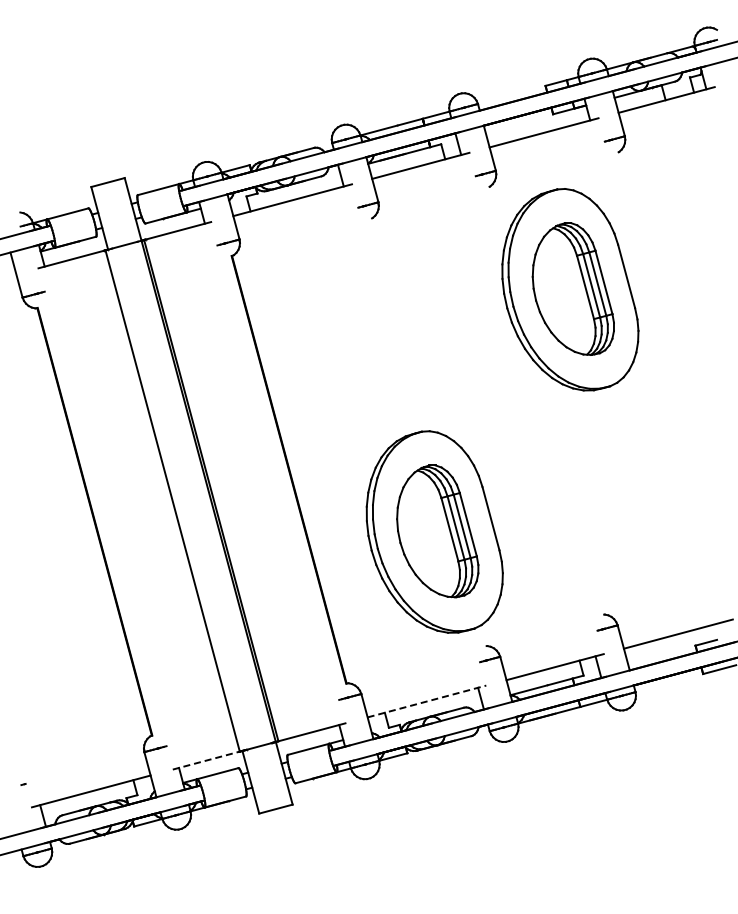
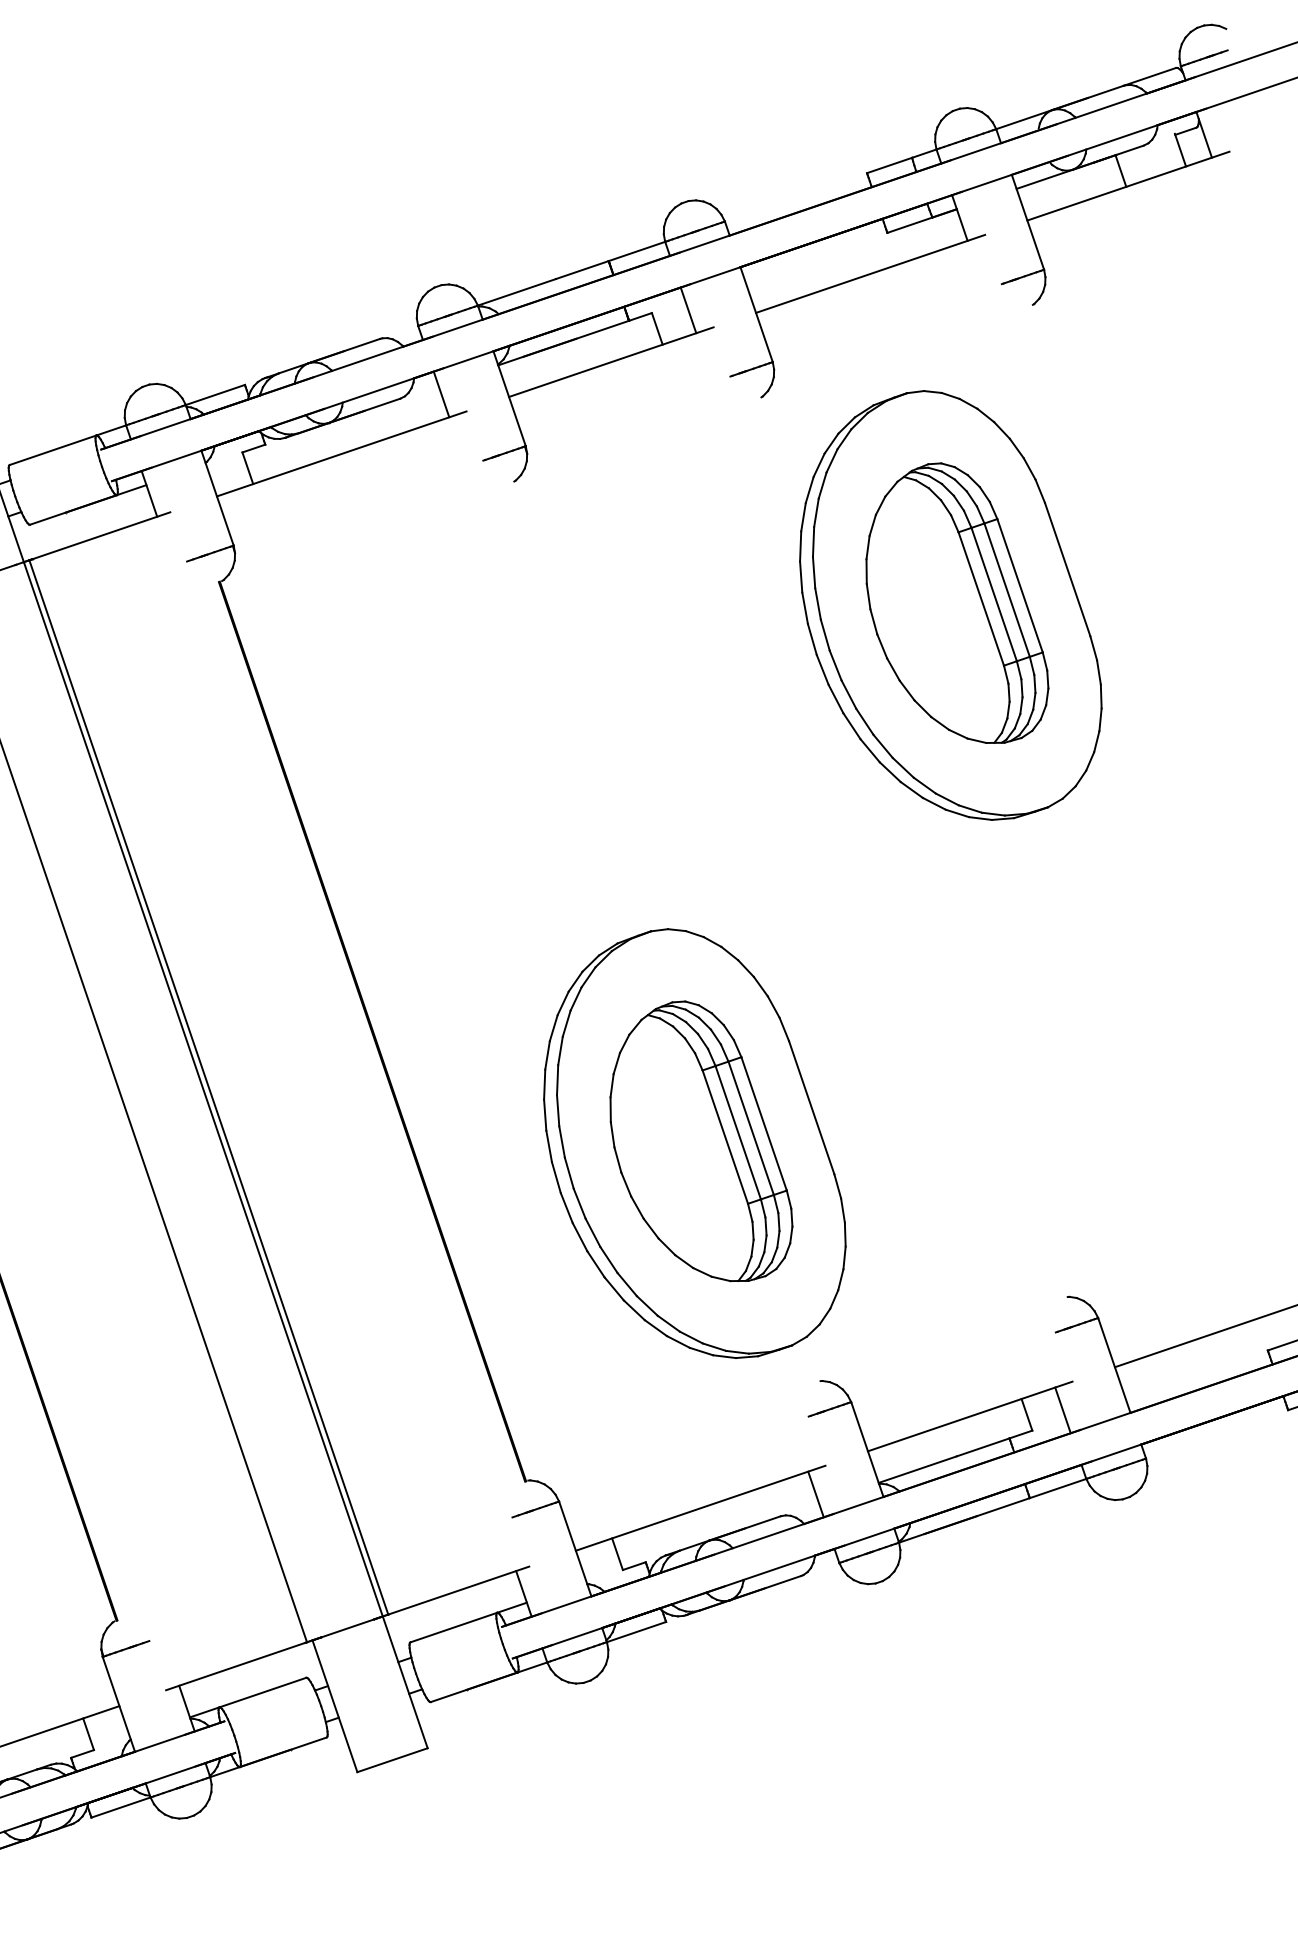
line: (427, 701) -> (701, 1508), dashed -> solid
line: (206, 760) -> (236, 1665), dashed -> solid

